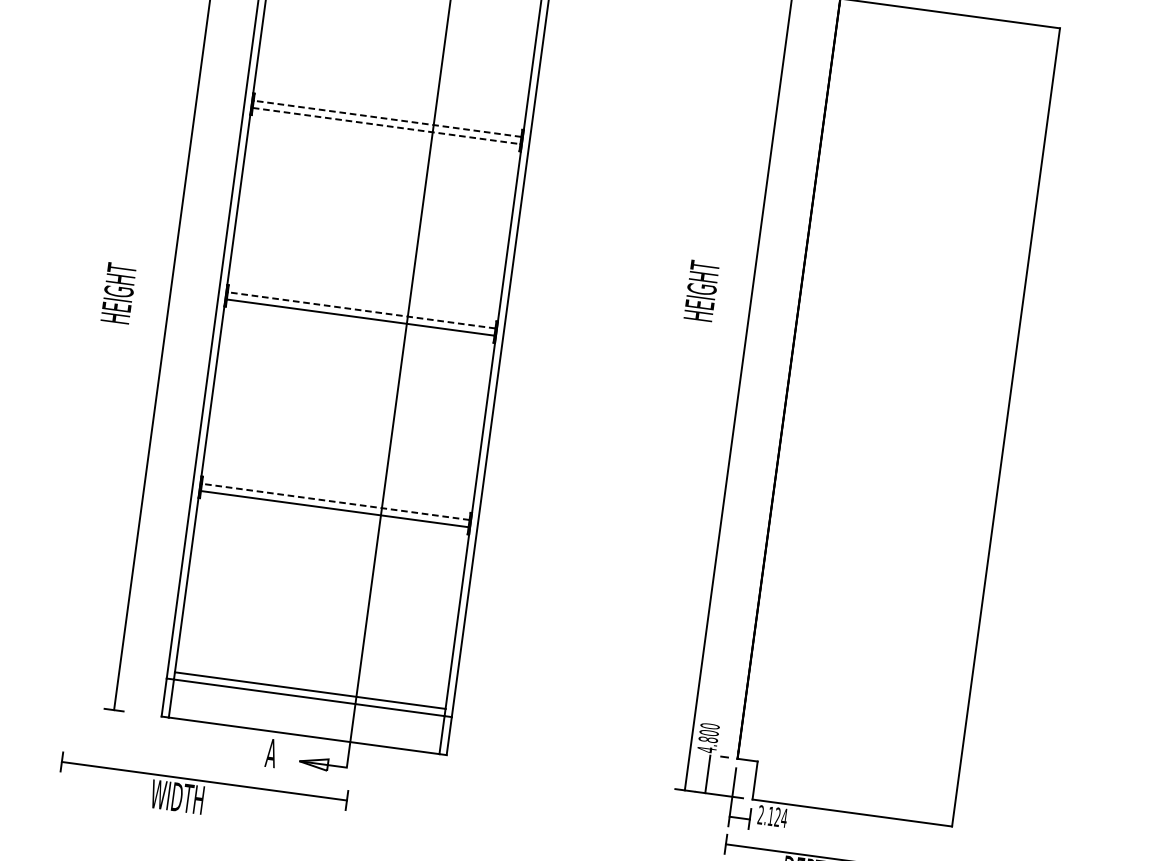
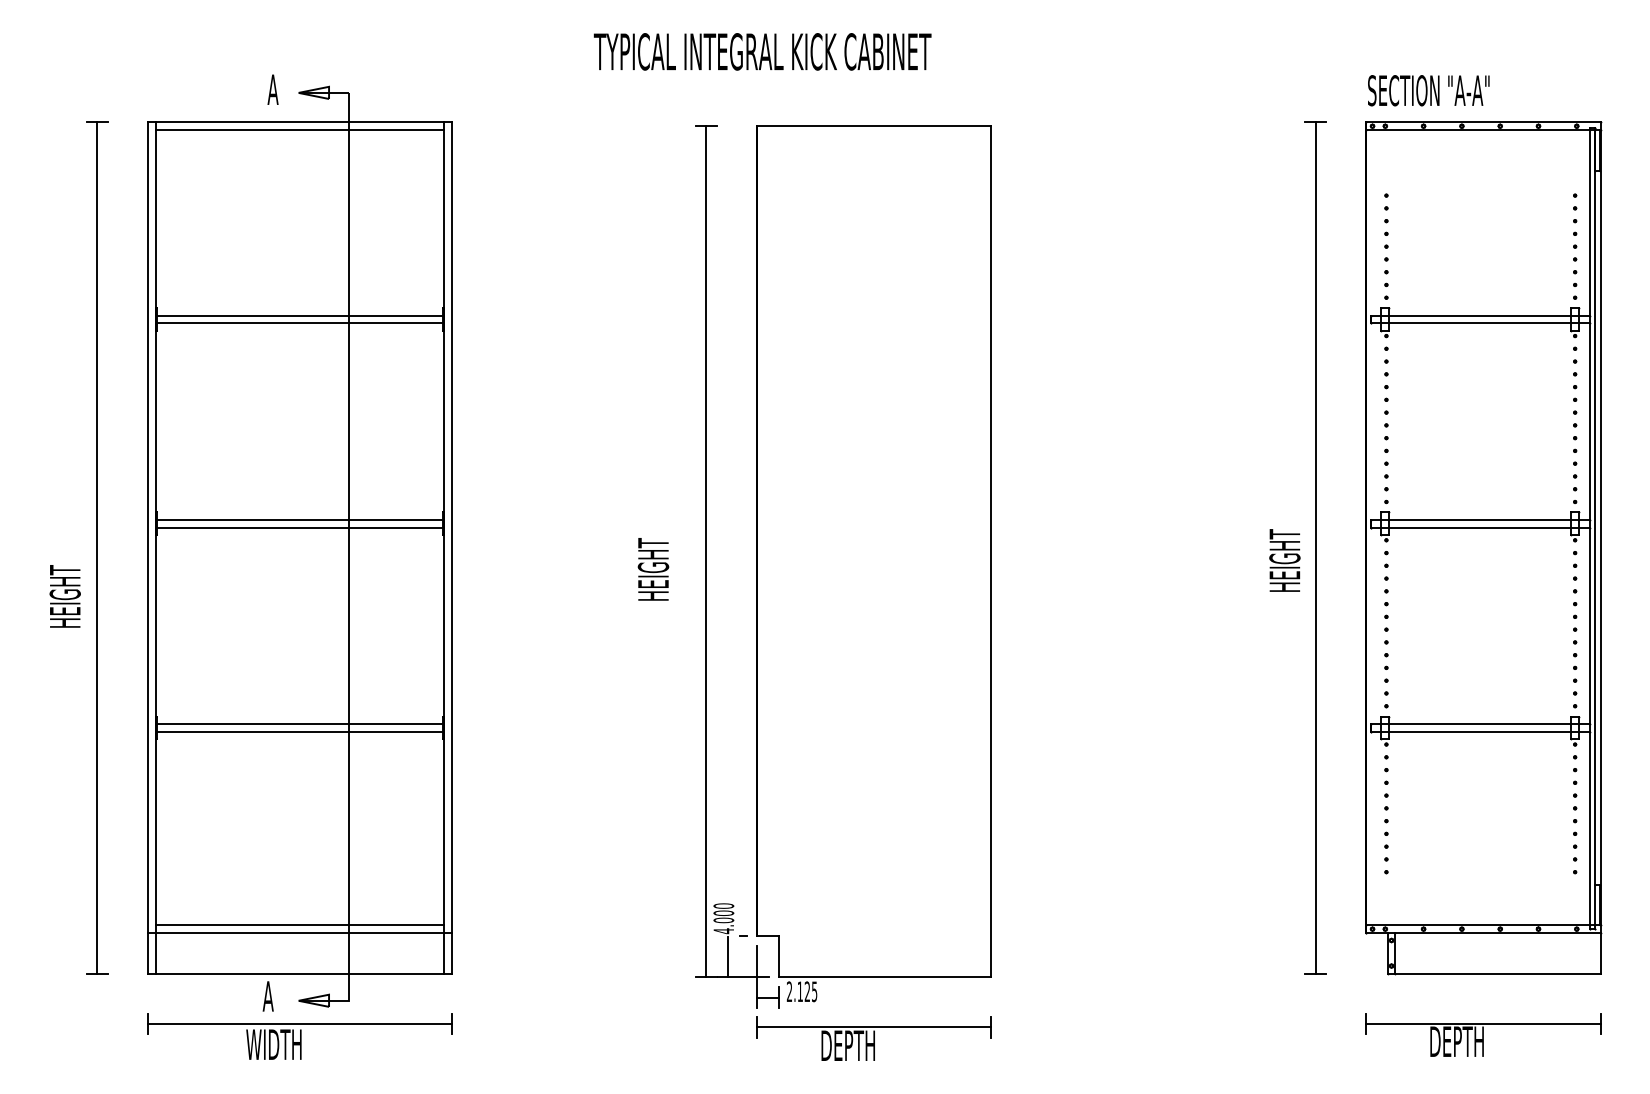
line: (387, 118) -> (300, 315), dashed -> solid
line: (386, 126) -> (300, 323), dashed -> solid
text: (701, 291) -> (653, 569), moved
text: (118, 293) -> (64, 596), moved
line: (362, 310) -> (300, 519), dashed -> solid
line: (336, 502) -> (300, 724), dashed -> solid
text: (707, 739) -> (723, 920), 4.800 -> 4.000
part: (202, 792) -> (299, 1036), moved
text: (784, 817) -> (814, 991), 2.124 -> 2.125

